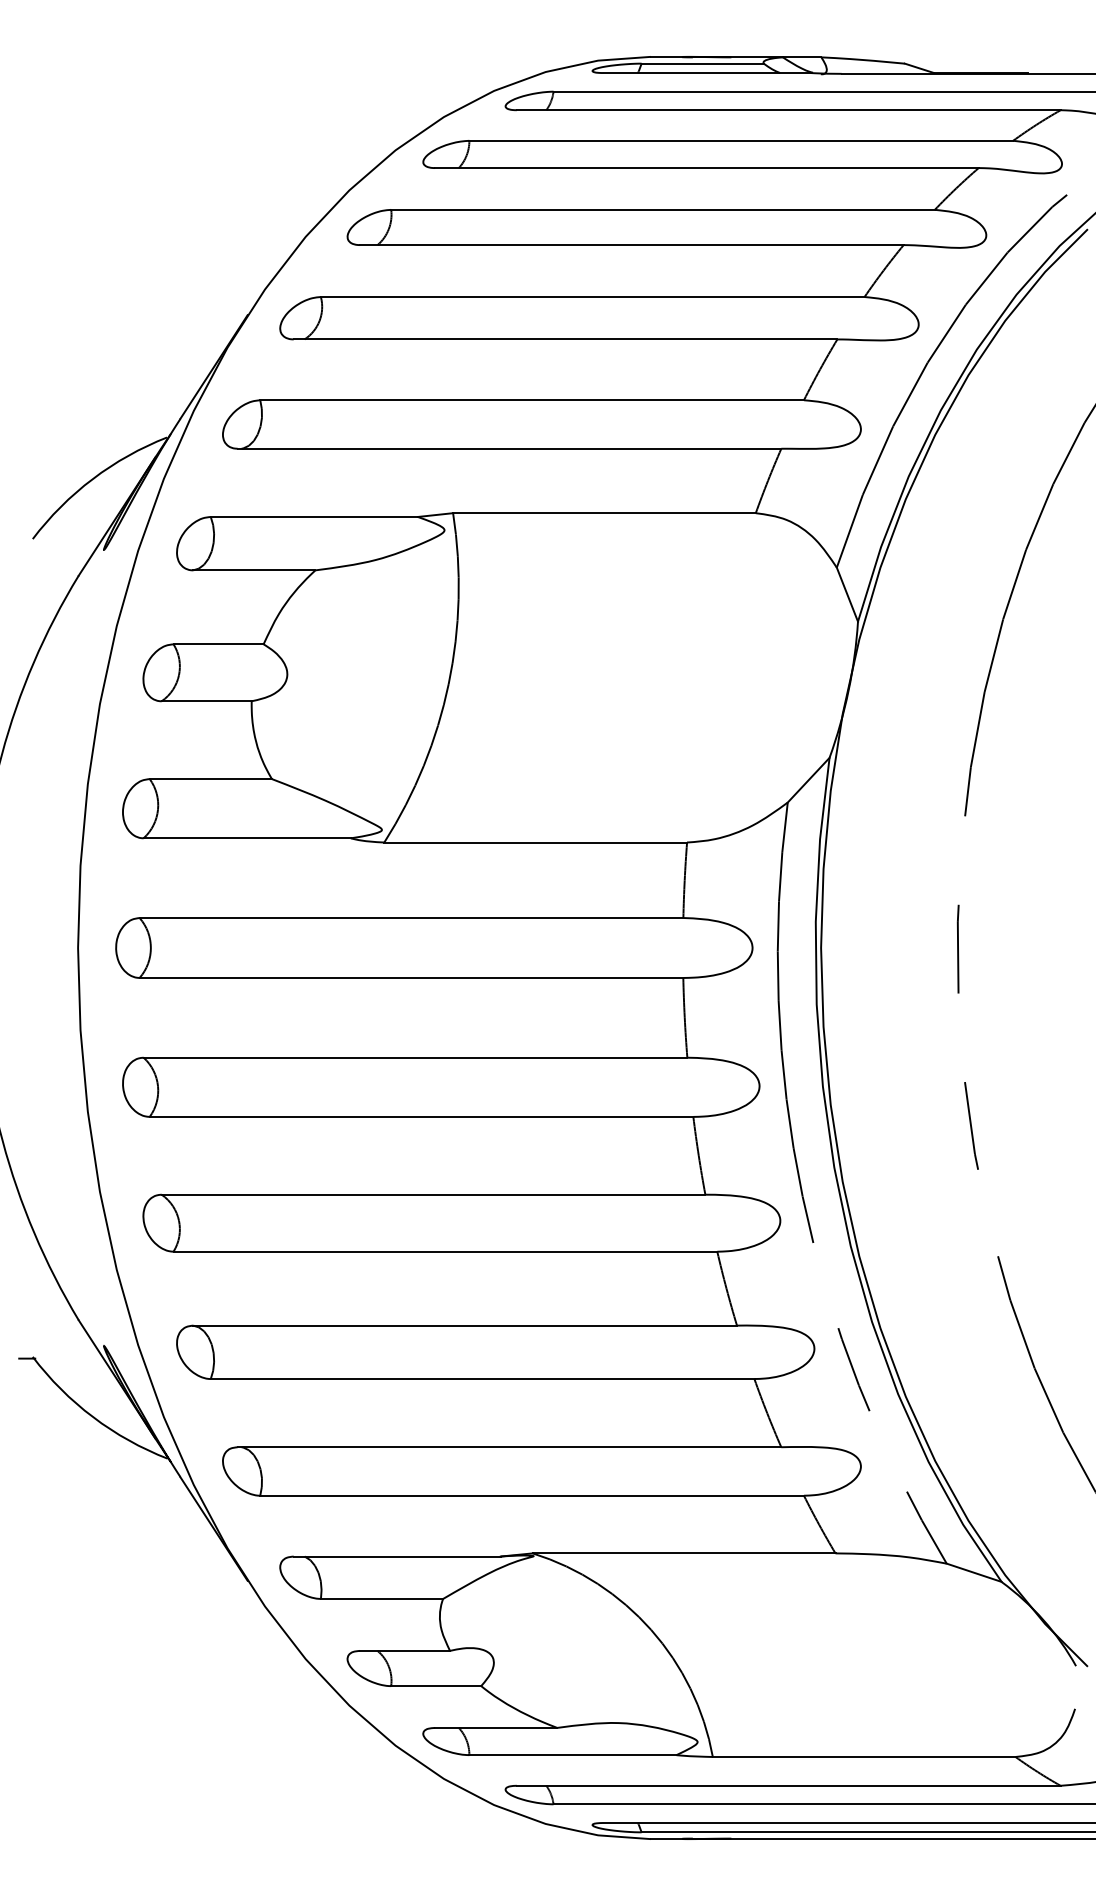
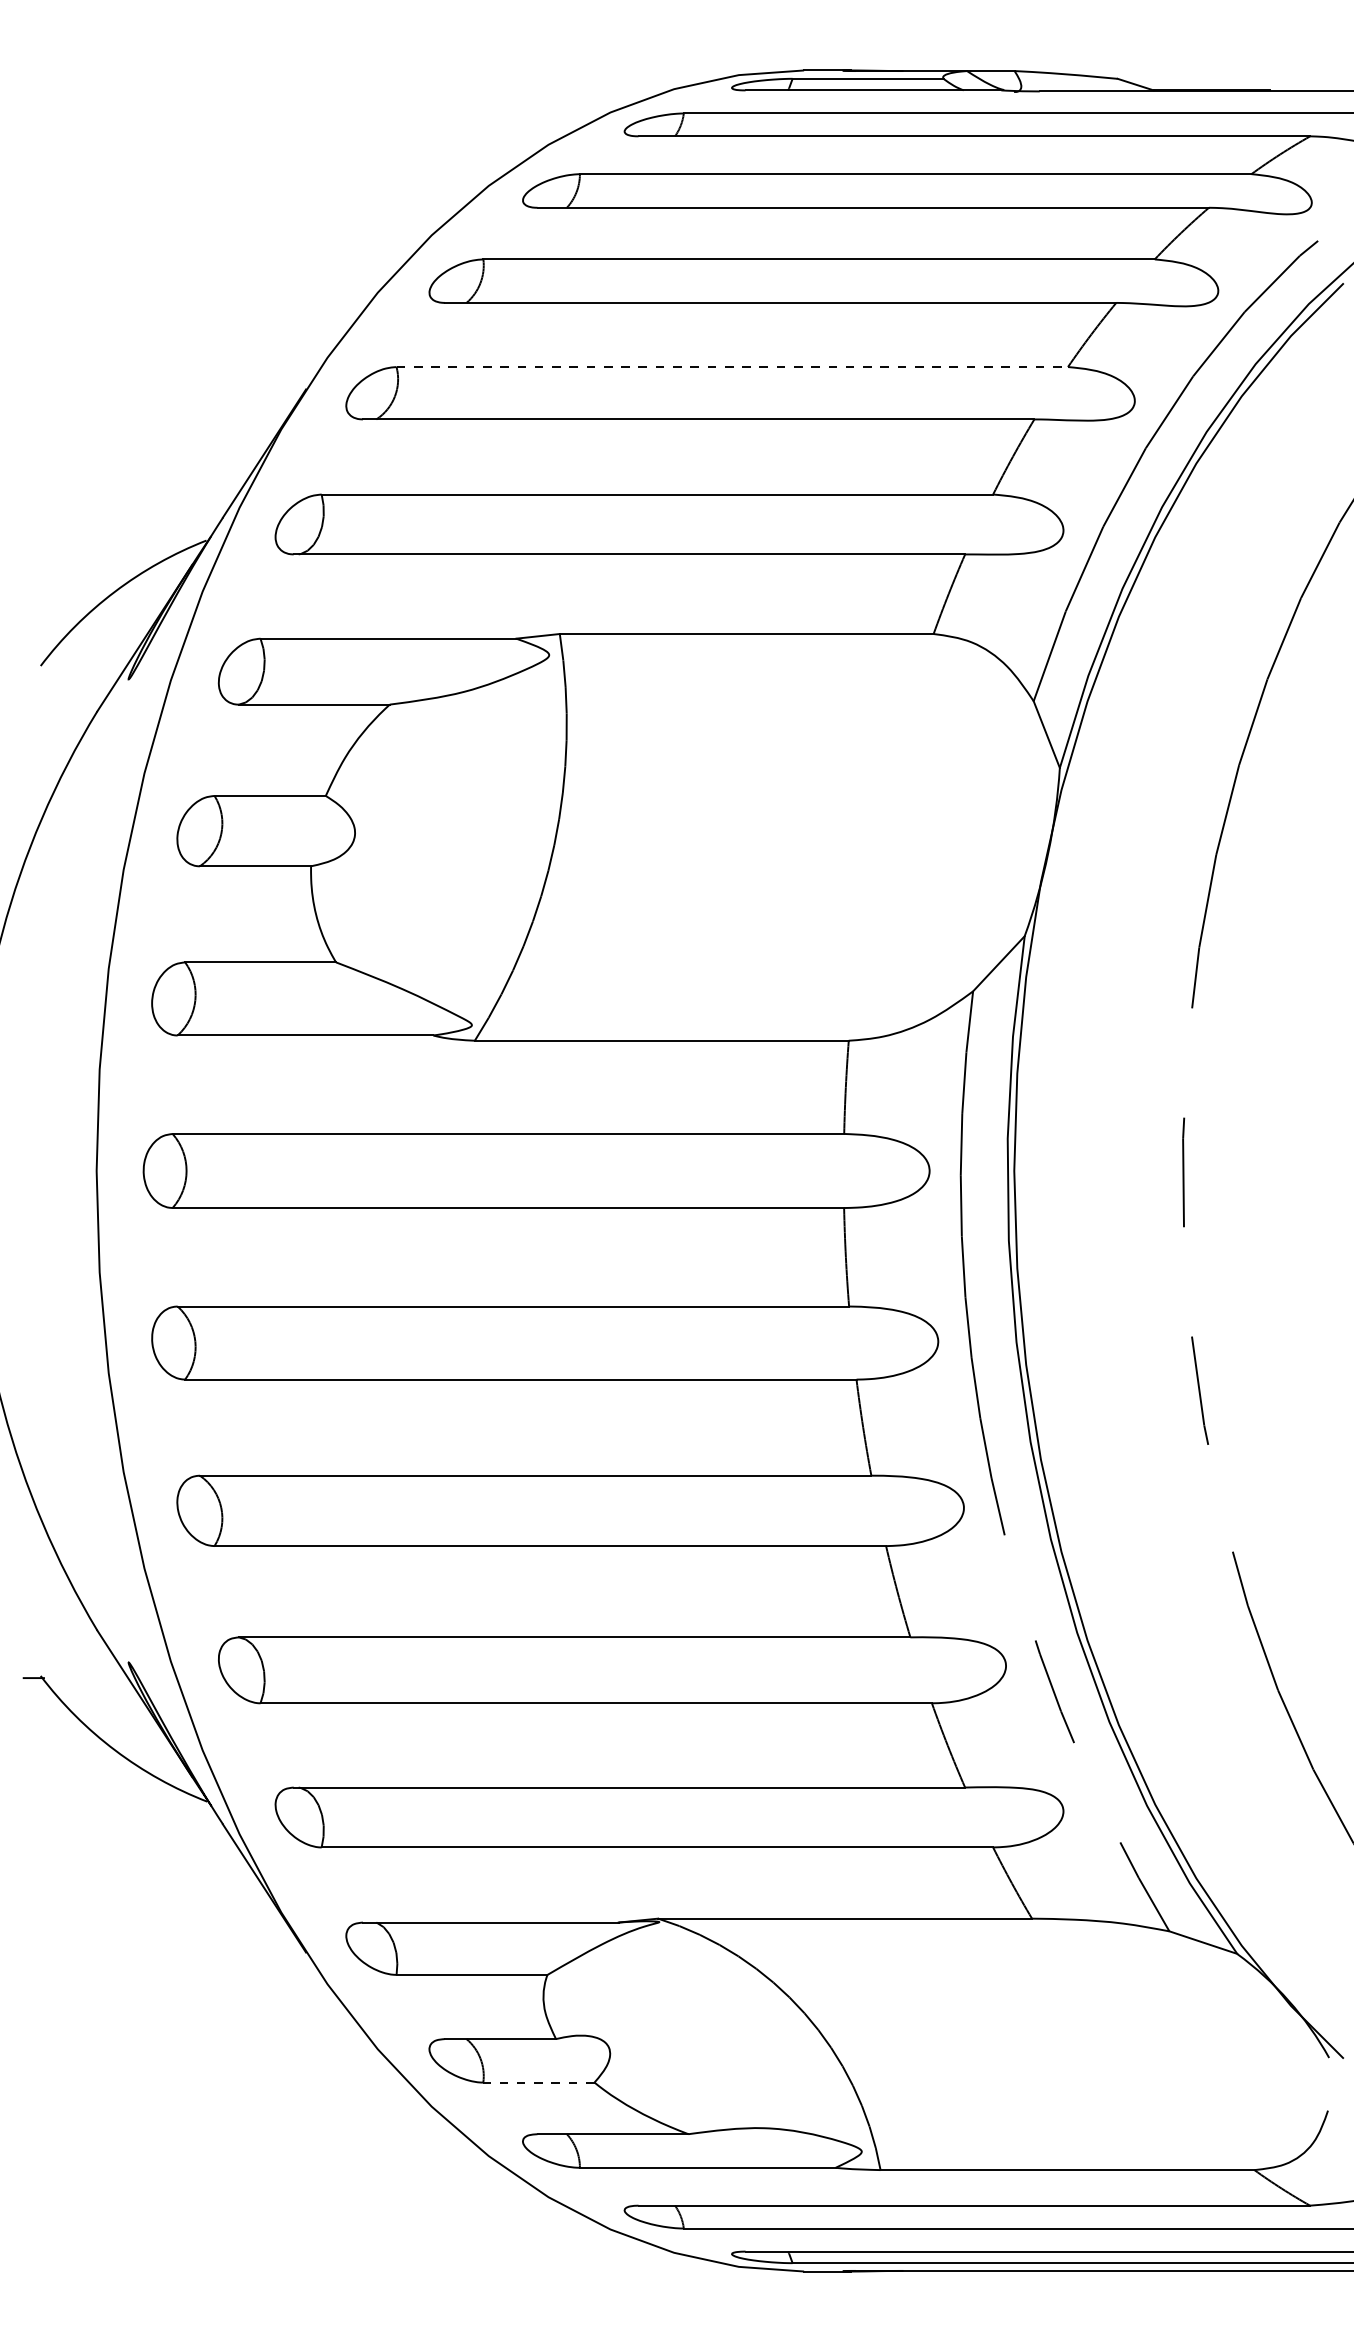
line: (592, 297) -> (731, 367), solid -> dashed
line: (435, 1686) -> (538, 2083), solid -> dashed

